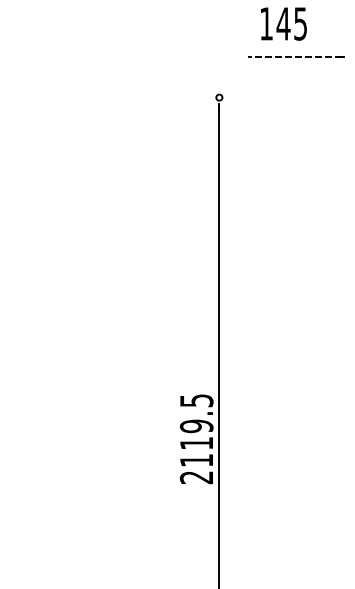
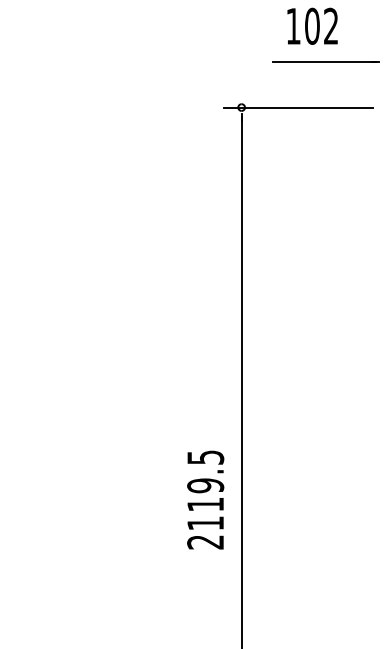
text: (291, 23) -> (321, 25), 145 -> 102
line: (294, 56) -> (324, 62), dashed -> solid
line: (270, 97) -> (297, 107), added
text: (196, 438) -> (205, 499), moved

